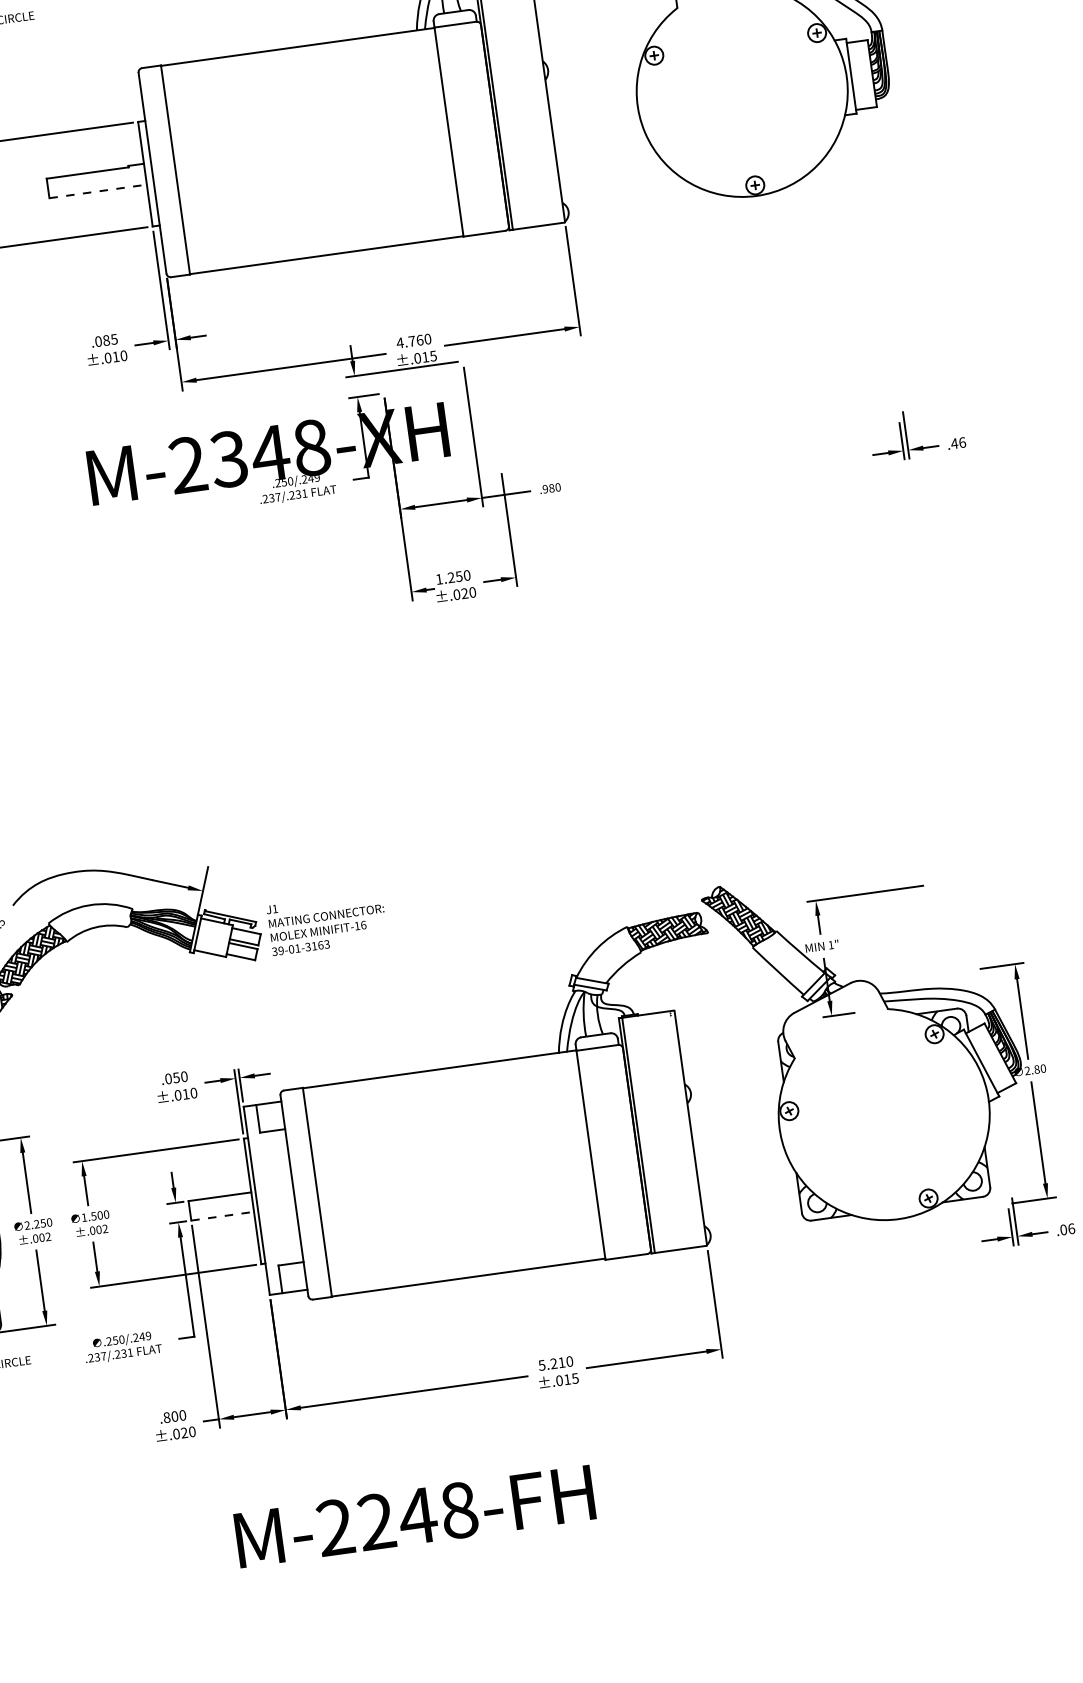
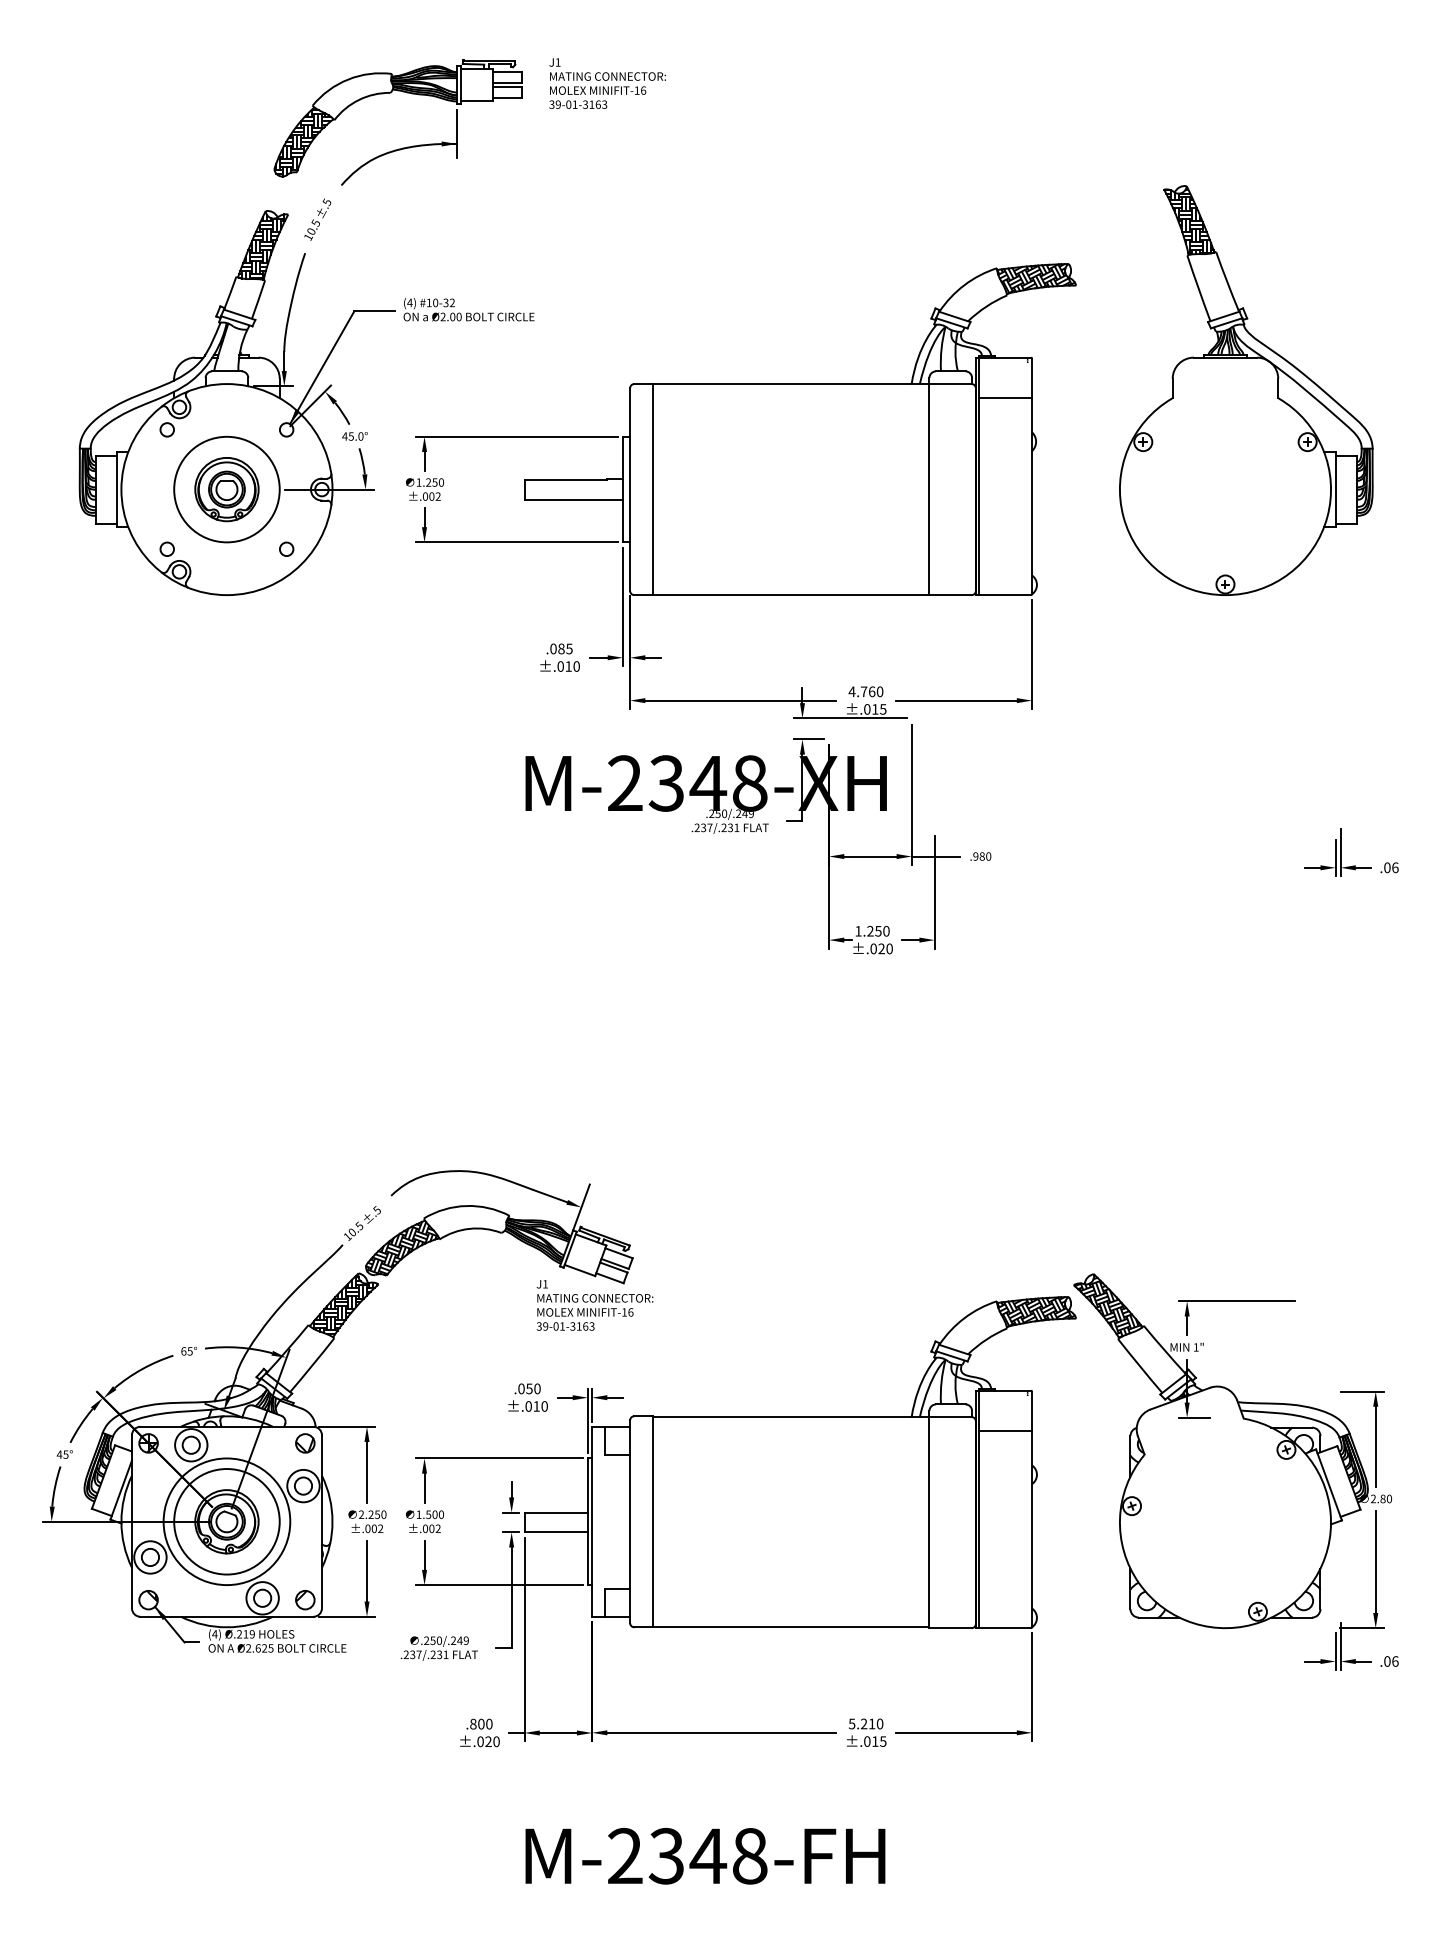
line: (511, 31) -> (1005, 398), added
line: (98, 191) -> (574, 500), dashed -> solid
text: (953, 443) -> (1386, 867), .46 -> .06
text: (326, 923) -> (594, 1305), moved
line: (653, 1054) -> (1005, 1431), added
line: (222, 1216) -> (556, 1532), dashed -> solid
text: (376, 1522) -> (666, 1856), M-2248-FH -> M-2348-FH

